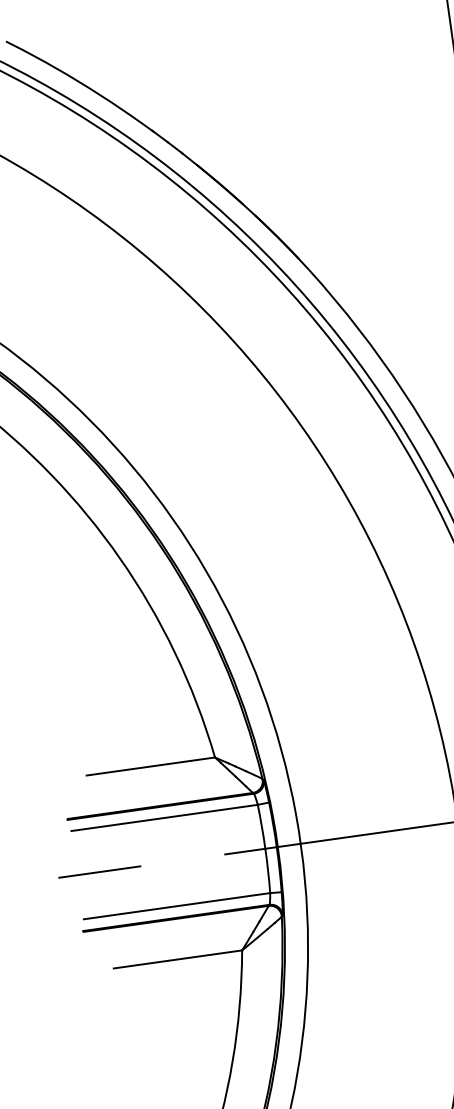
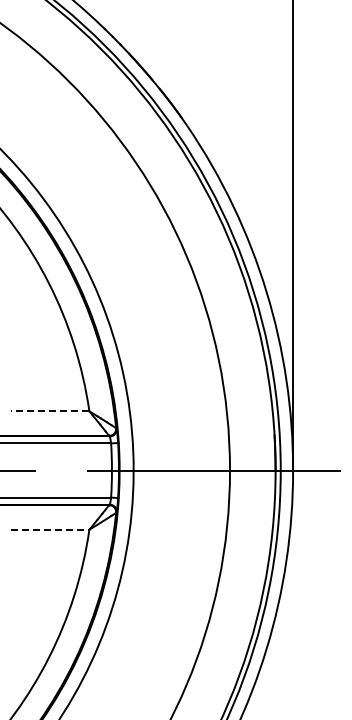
line: (150, 766) -> (49, 411), solid -> dashed
line: (178, 958) -> (50, 529), solid -> dashed

